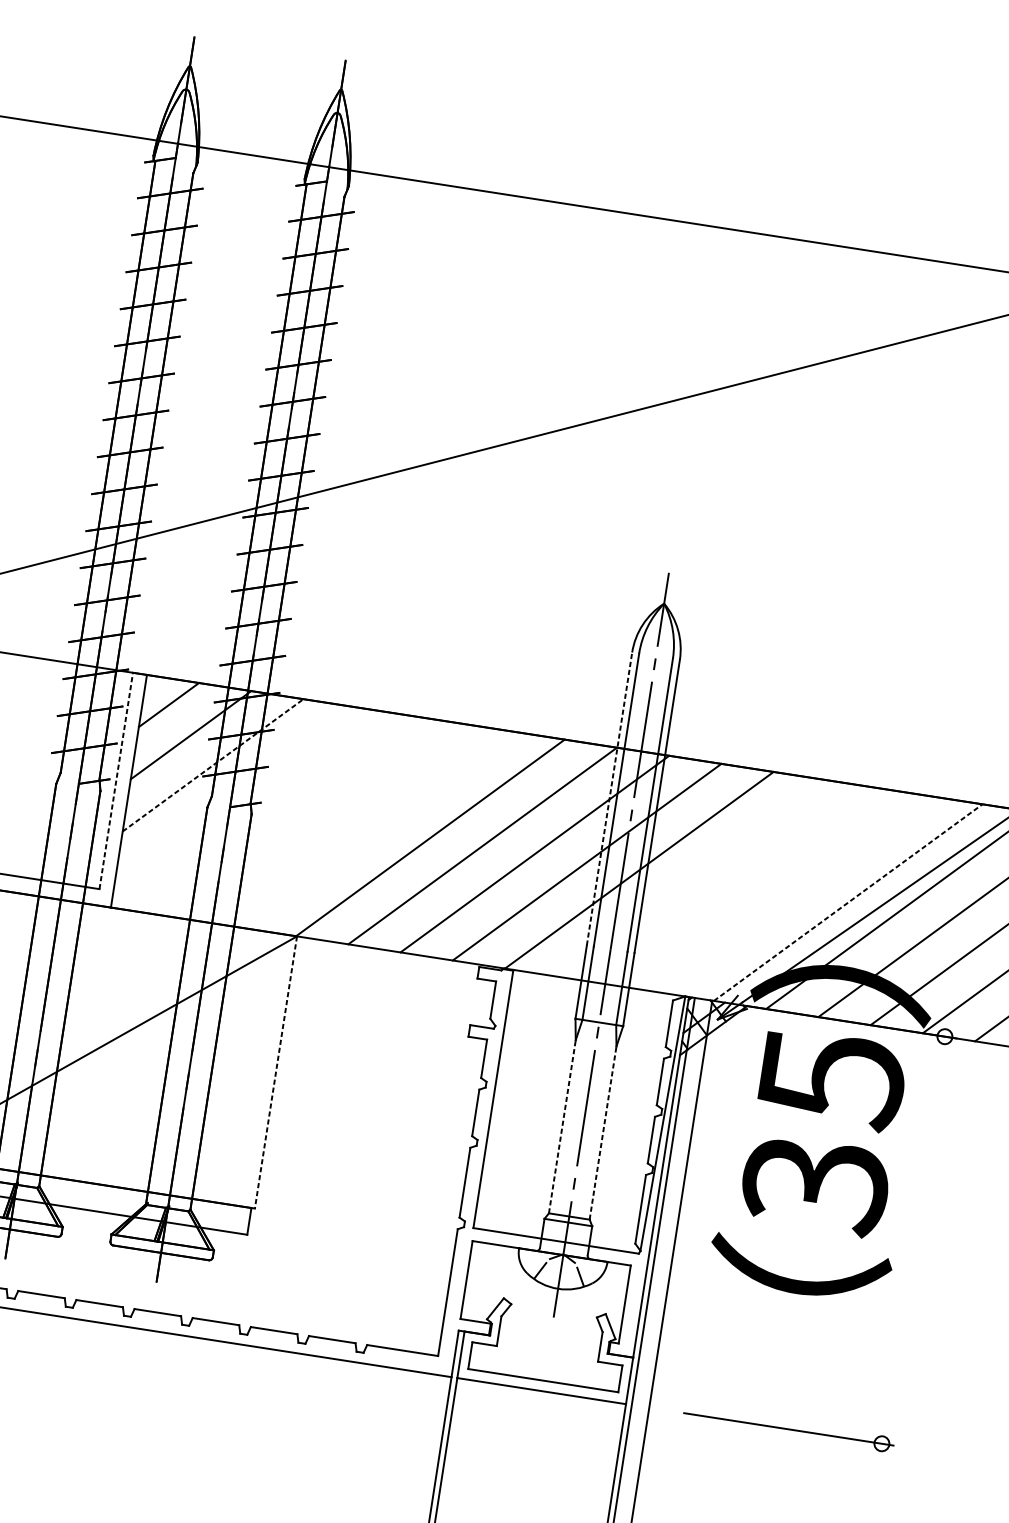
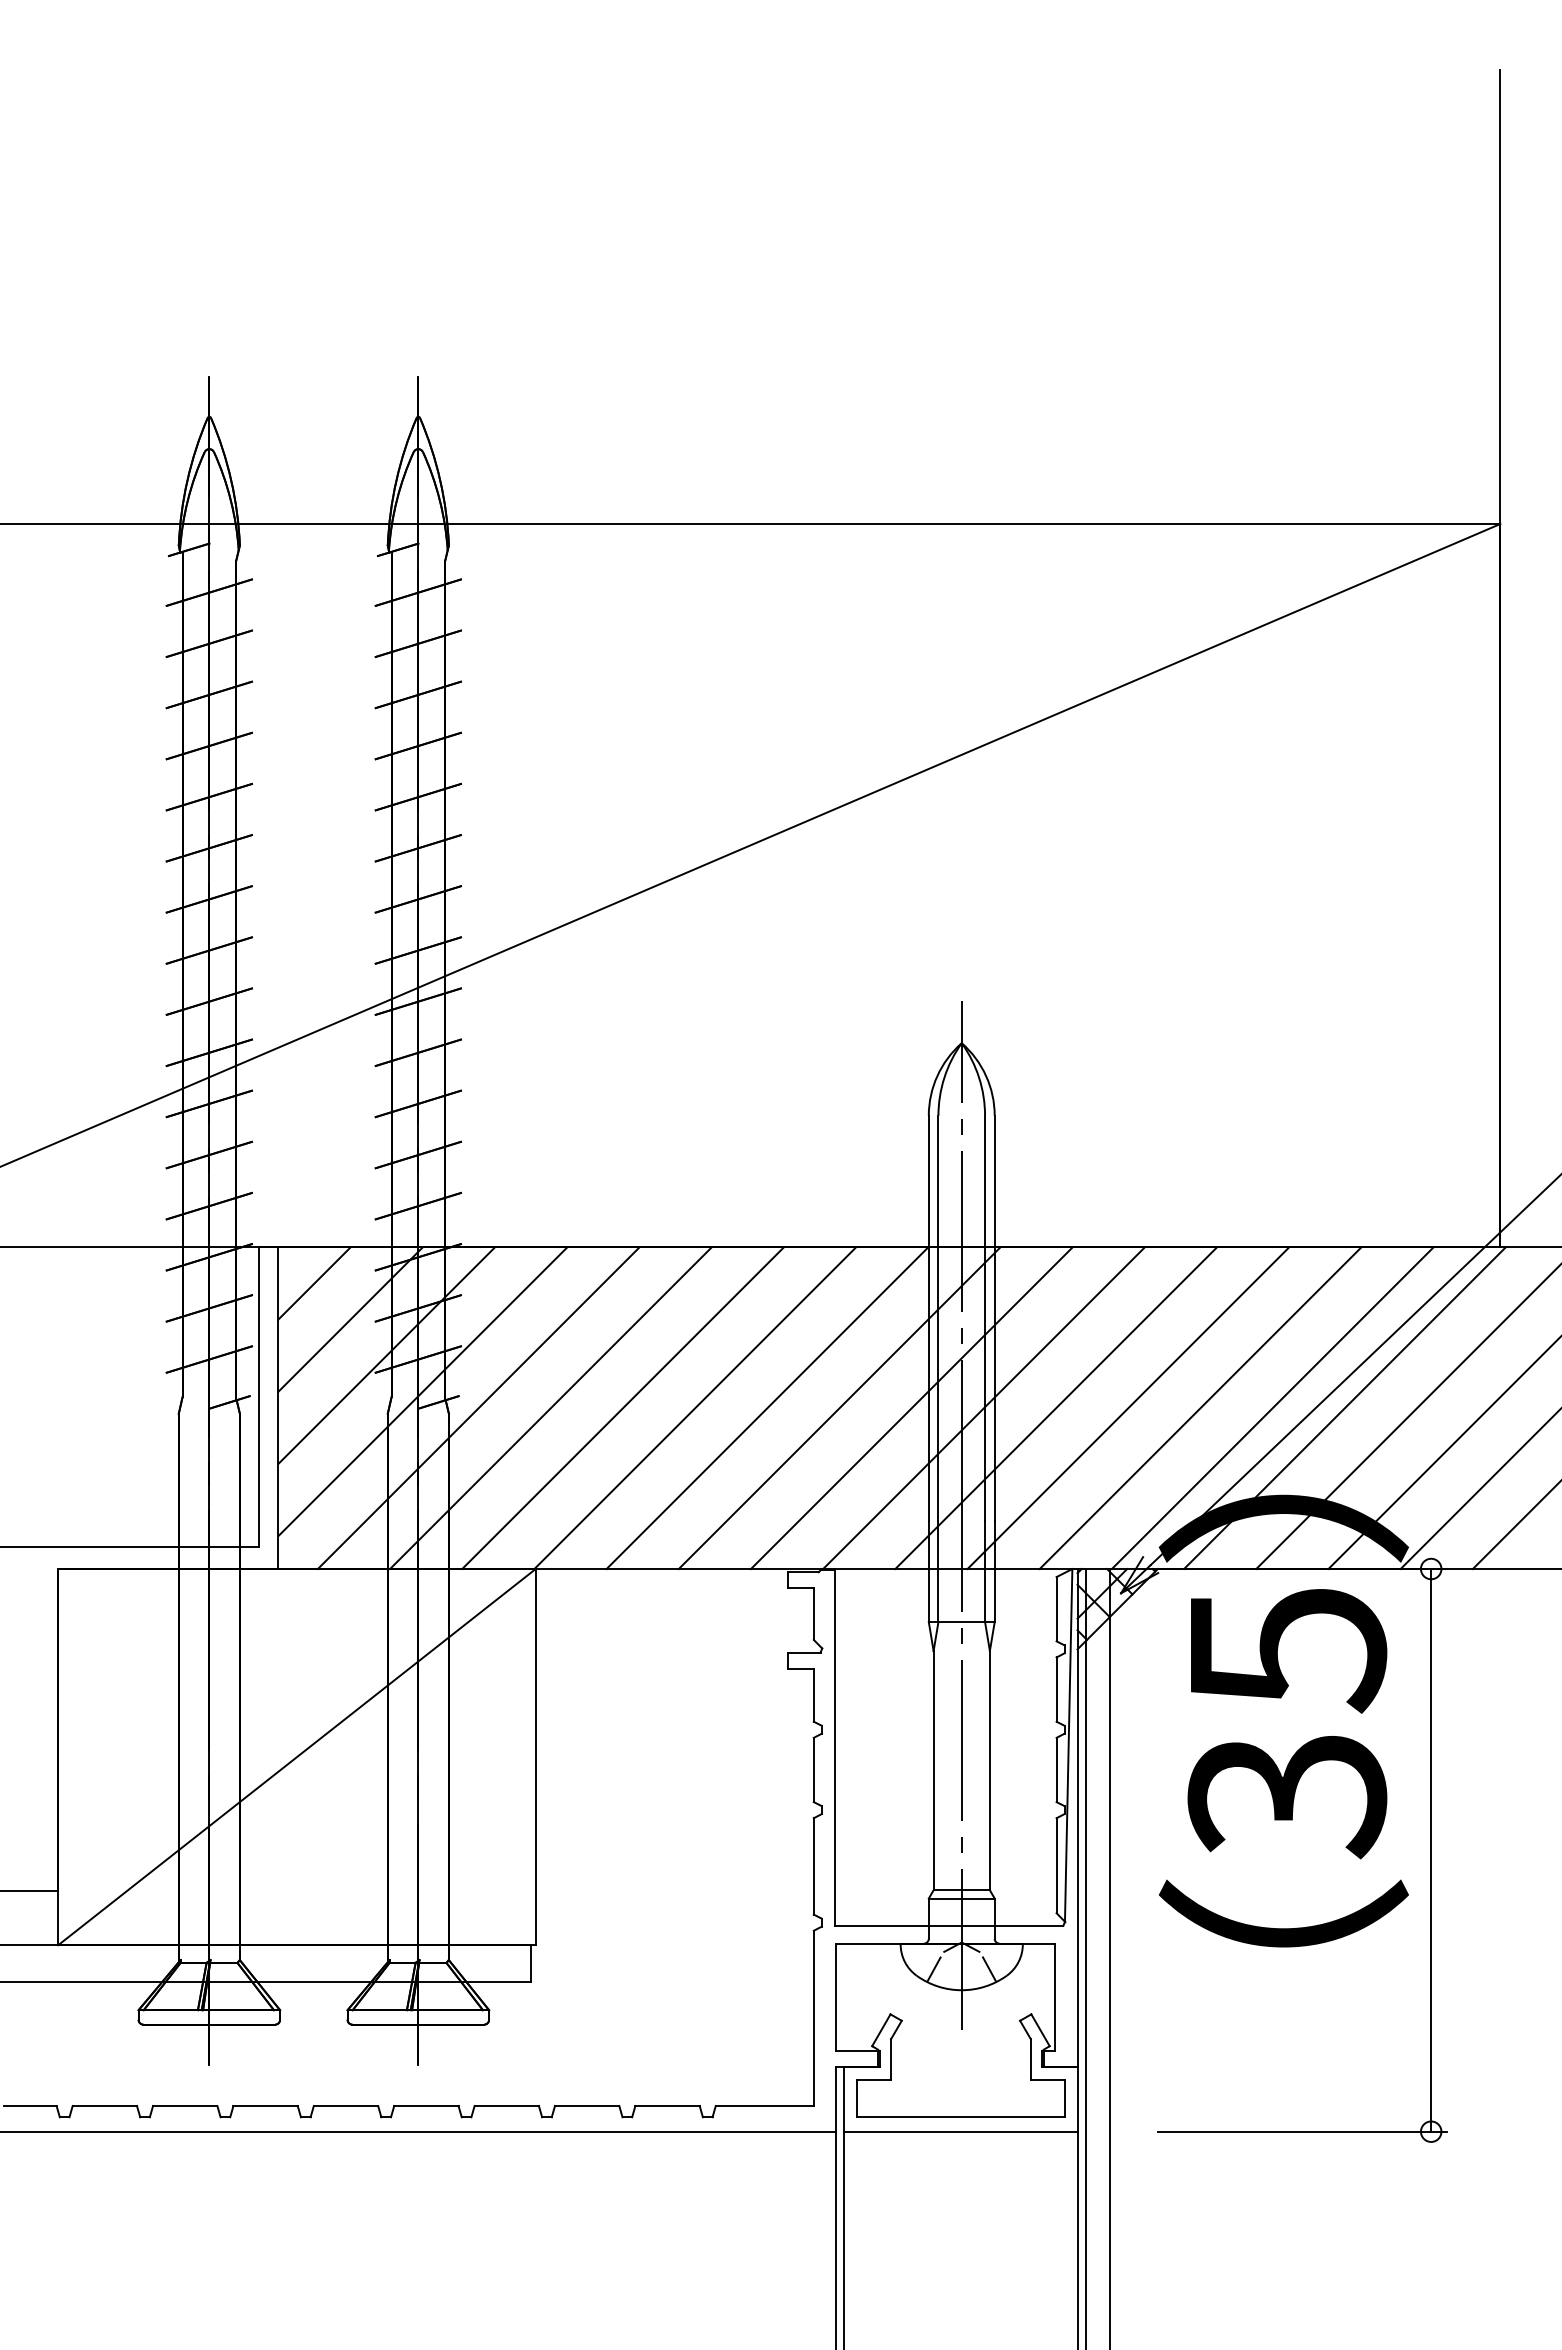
line: (213, 765) -> (387, 1355), dashed -> solid
line: (116, 781) -> (259, 1397), dashed -> solid
line: (235, 795) -> (422, 1391), added
line: (609, 798) -> (928, 1317), dashed -> solid
line: (273, 813) -> (478, 1408), added
line: (325, 821) -> (550, 1408), added
line: (377, 829) -> (622, 1408), added
line: (691, 878) -> (1055, 1408), added
line: (743, 886) -> (1128, 1408), added
line: (796, 894) -> (1200, 1408), added
line: (848, 902) -> (1273, 1407), dashed -> solid
line: (275, 1072) -> (535, 1757), dashed -> solid
line: (562, 1126) -> (933, 1770), dashed -> solid
line: (602, 1132) -> (989, 1770), dashed -> solid
line: (913, 1240) -> (1431, 1850), added

